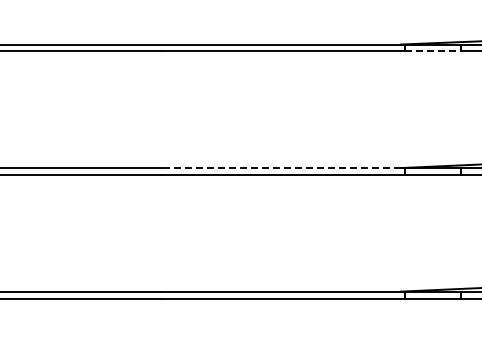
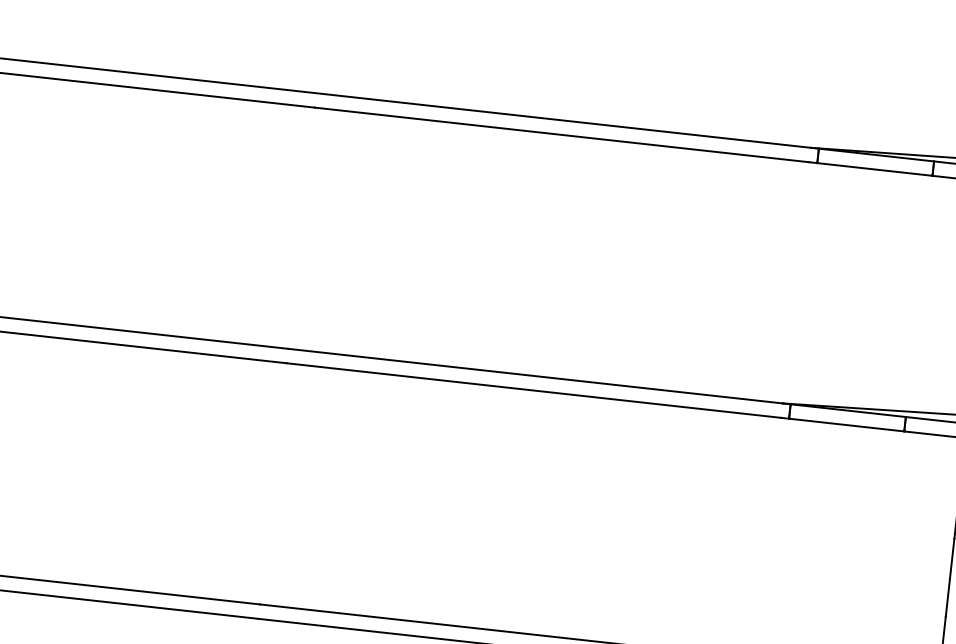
line: (432, 51) -> (874, 169), dashed -> solid
line: (281, 168) -> (534, 376), dashed -> solid

